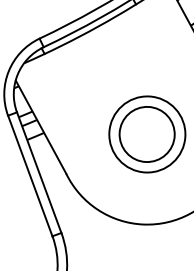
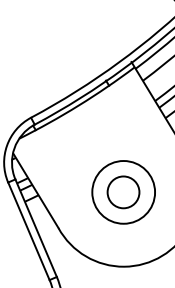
circle: (147, 134) -> (123, 192), size x0.7

